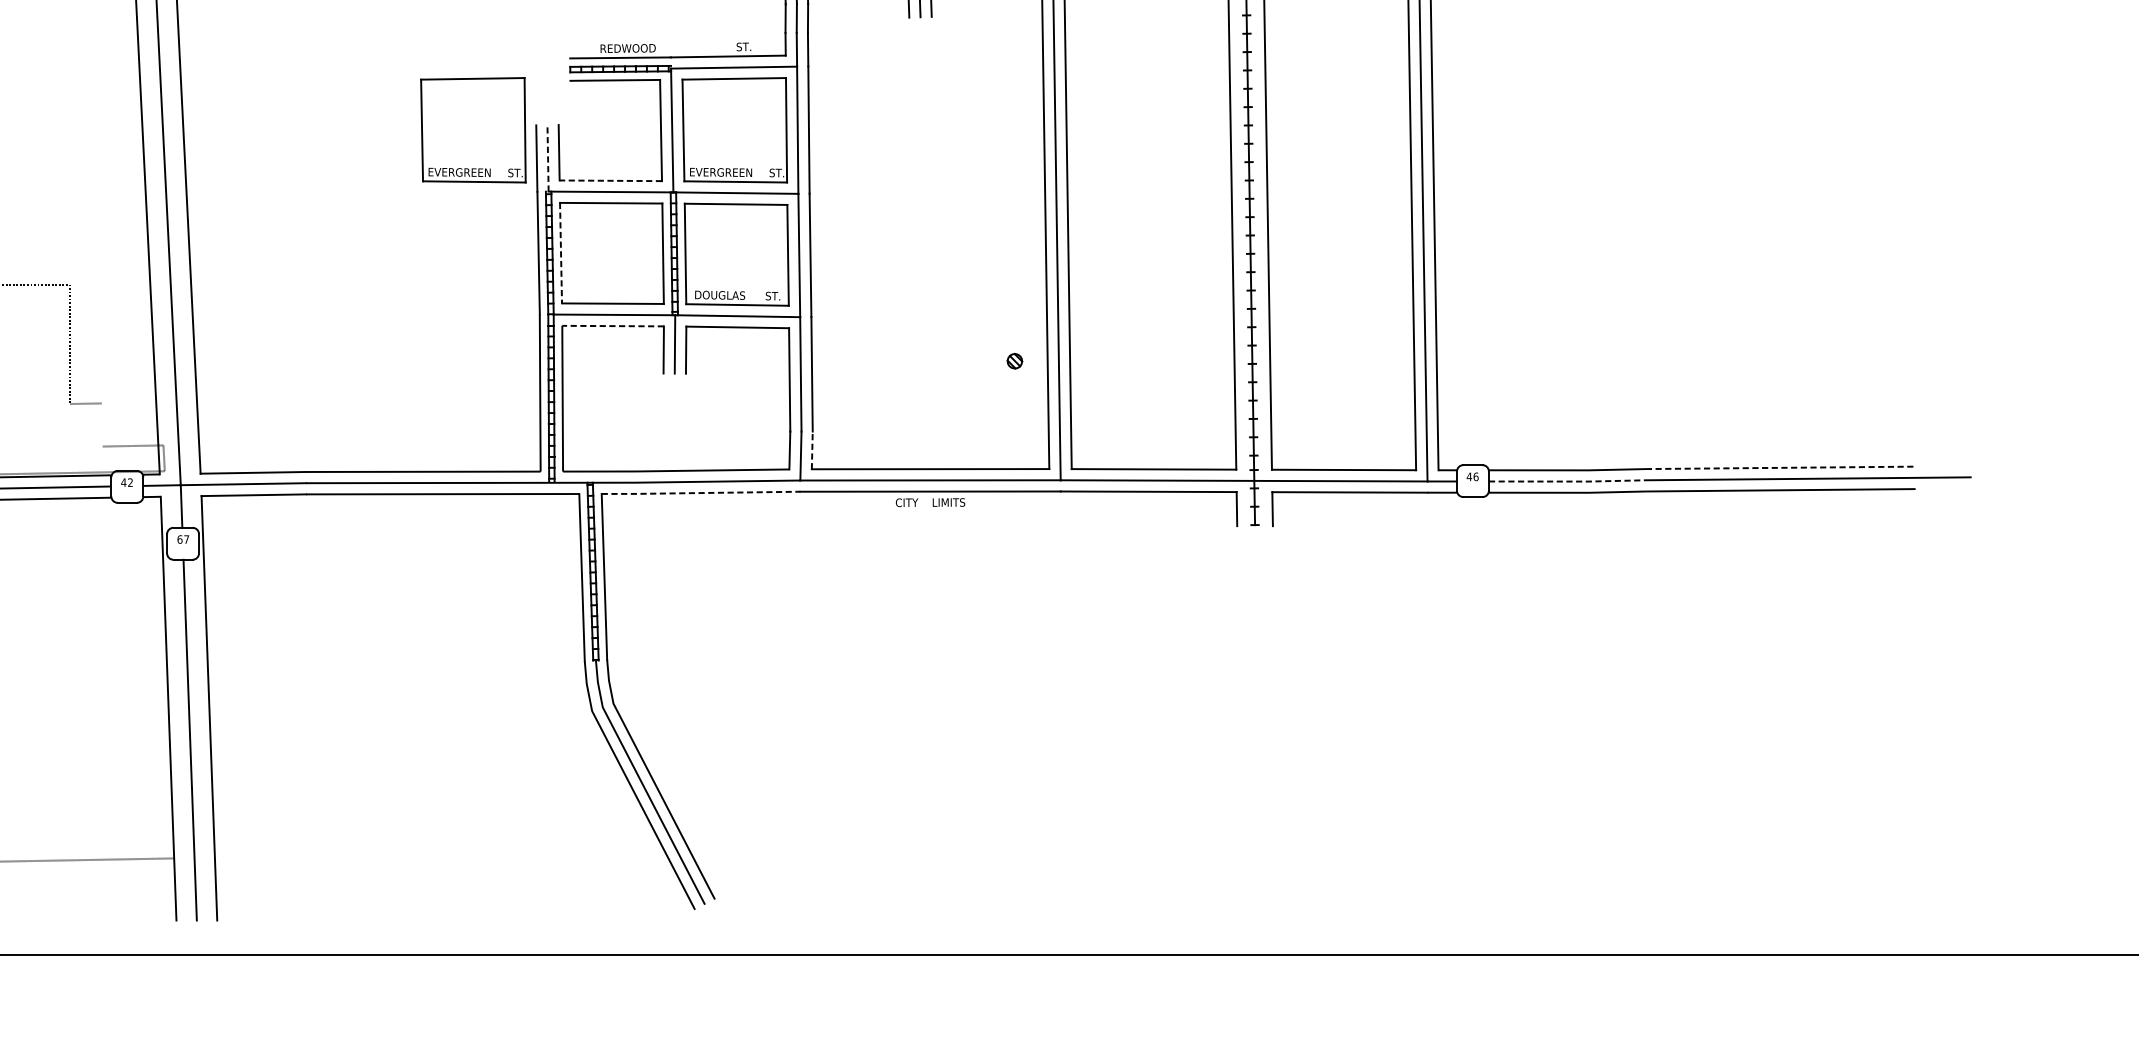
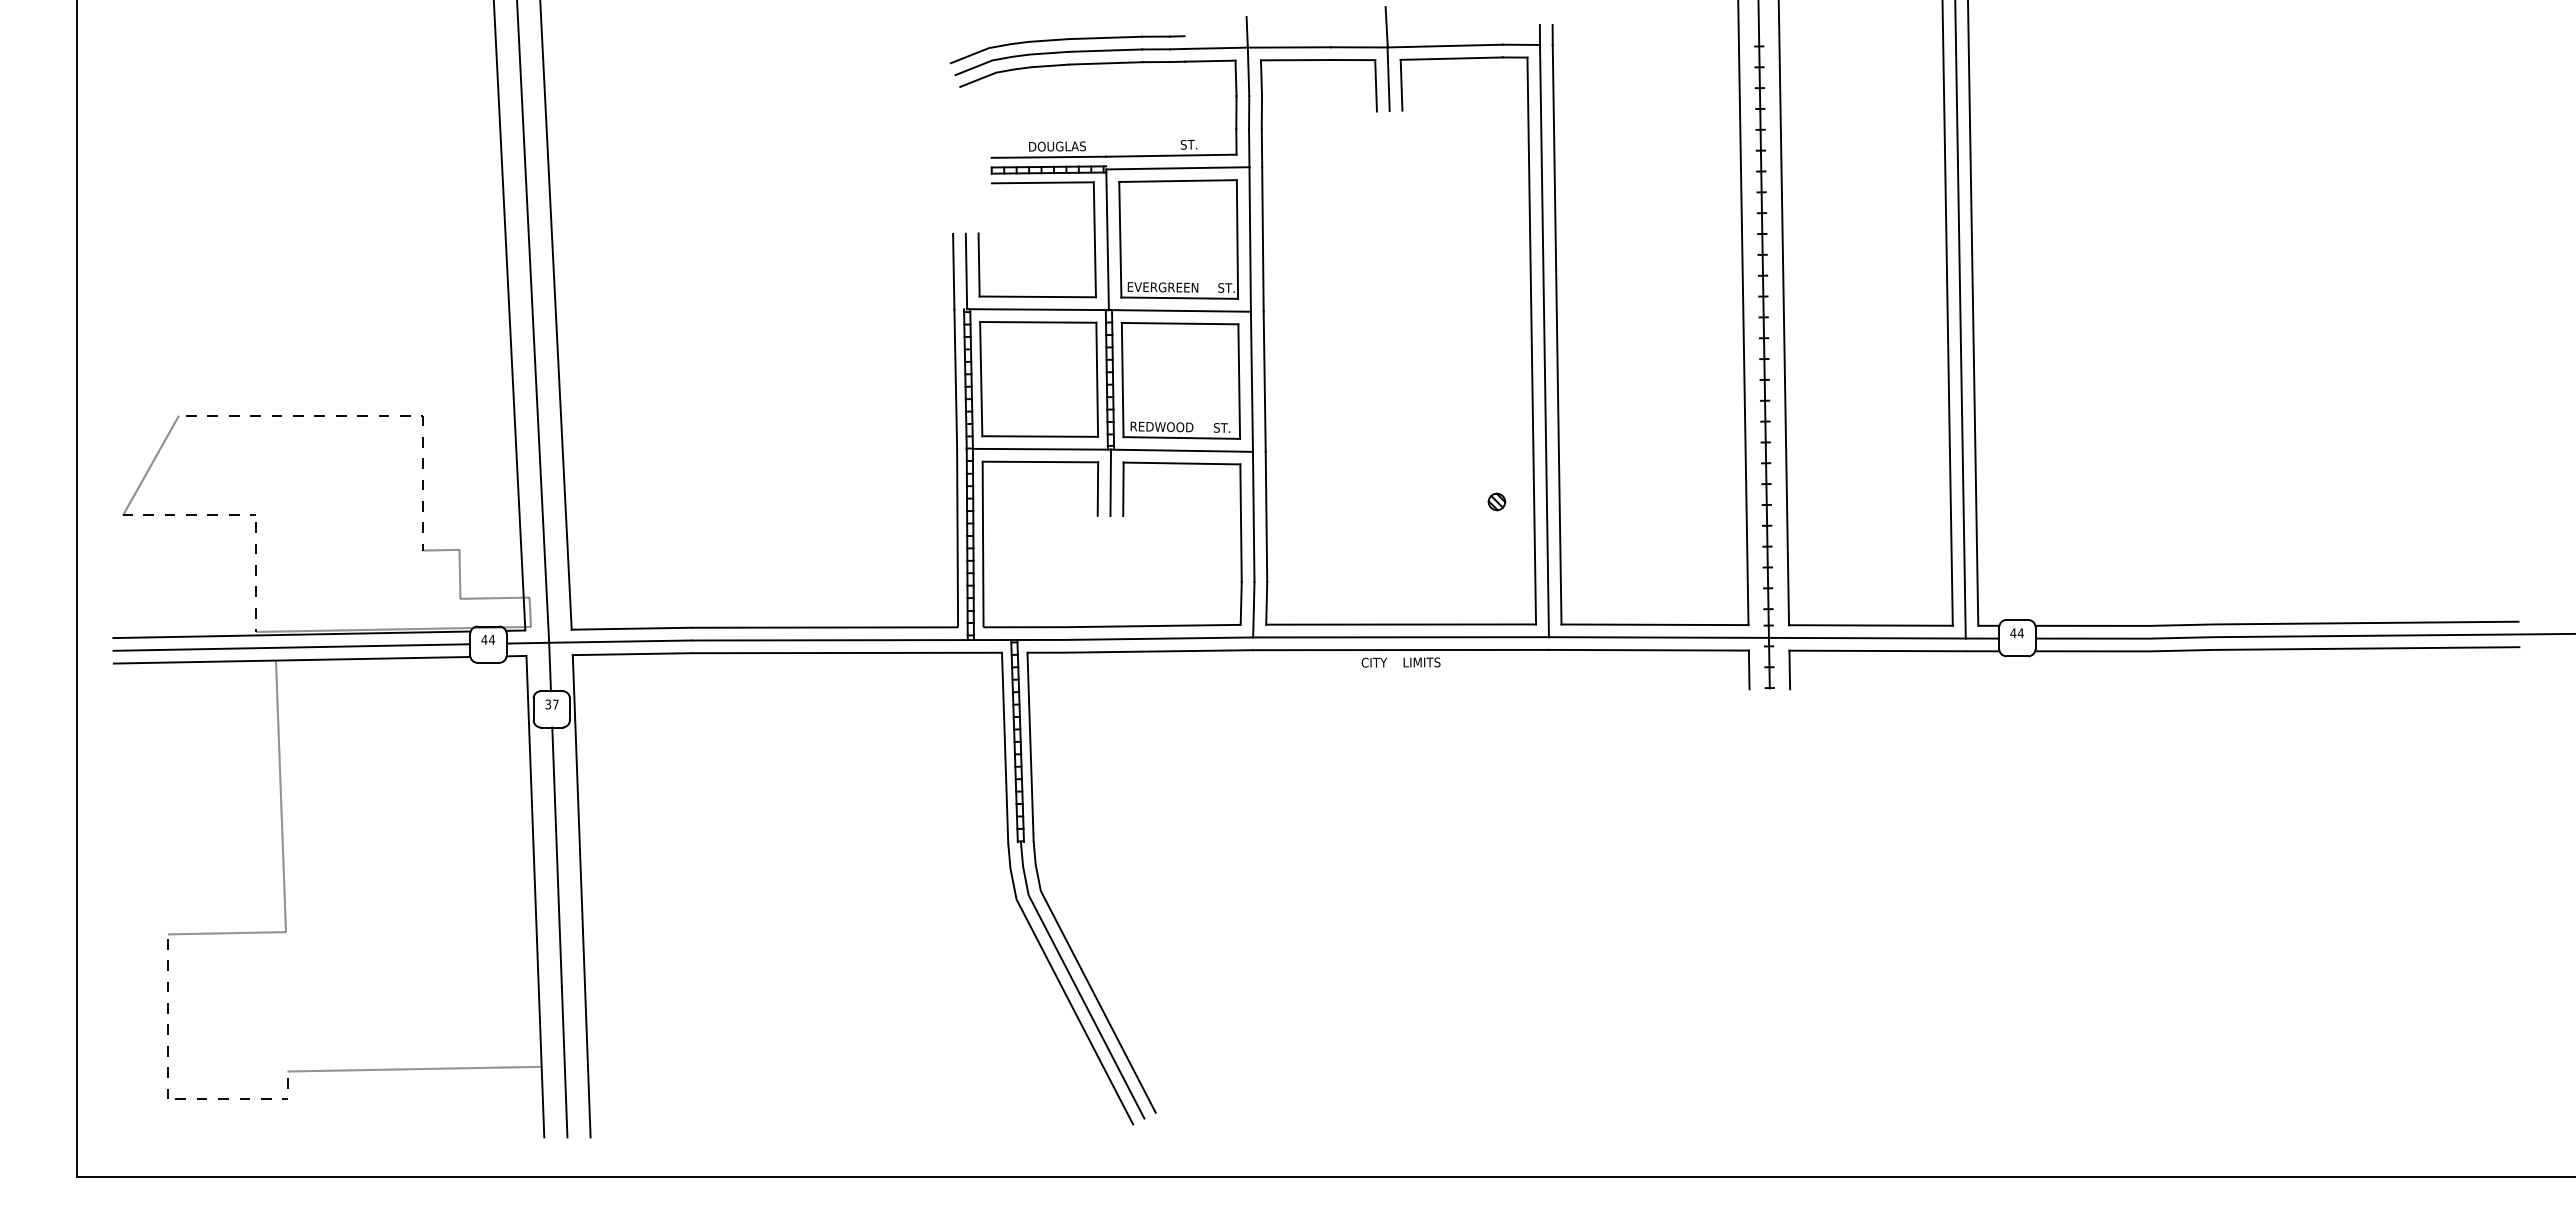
text: (628, 48) -> (1057, 146), REDWOOD -> DOUGLAS
part: (473, 130) -> (881, 239), removed
line: (548, 158) -> (966, 271), dashed -> solid
line: (610, 180) -> (1037, 296), dashed -> solid
line: (561, 253) -> (981, 379), dashed -> solid
text: (719, 294) -> (1161, 426), DOUGLAS -> REDWOOD
line: (613, 326) -> (1040, 462), dashed -> solid
line: (101, 424) -> (459, 573), added
line: (812, 449) -> (1266, 602), dashed -> solid
line: (1780, 468) -> (2366, 623), dashed -> solid
text: (1475, 477) -> (2020, 633), 46 -> 44
line: (1568, 481) -> (2125, 638), dashed -> solid
text: (130, 482) -> (492, 639), 42 -> 44
line: (701, 492) -> (1140, 651), dashed -> solid
text: (180, 539) -> (548, 704), 67 -> 37

